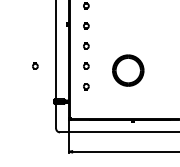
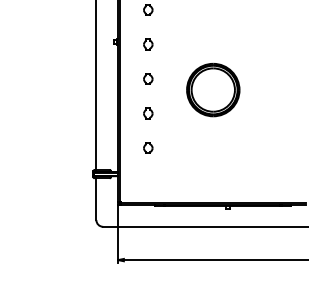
part: (35, 65) -> (61, 112), removed
part: (128, 70) -> (213, 89), moved

